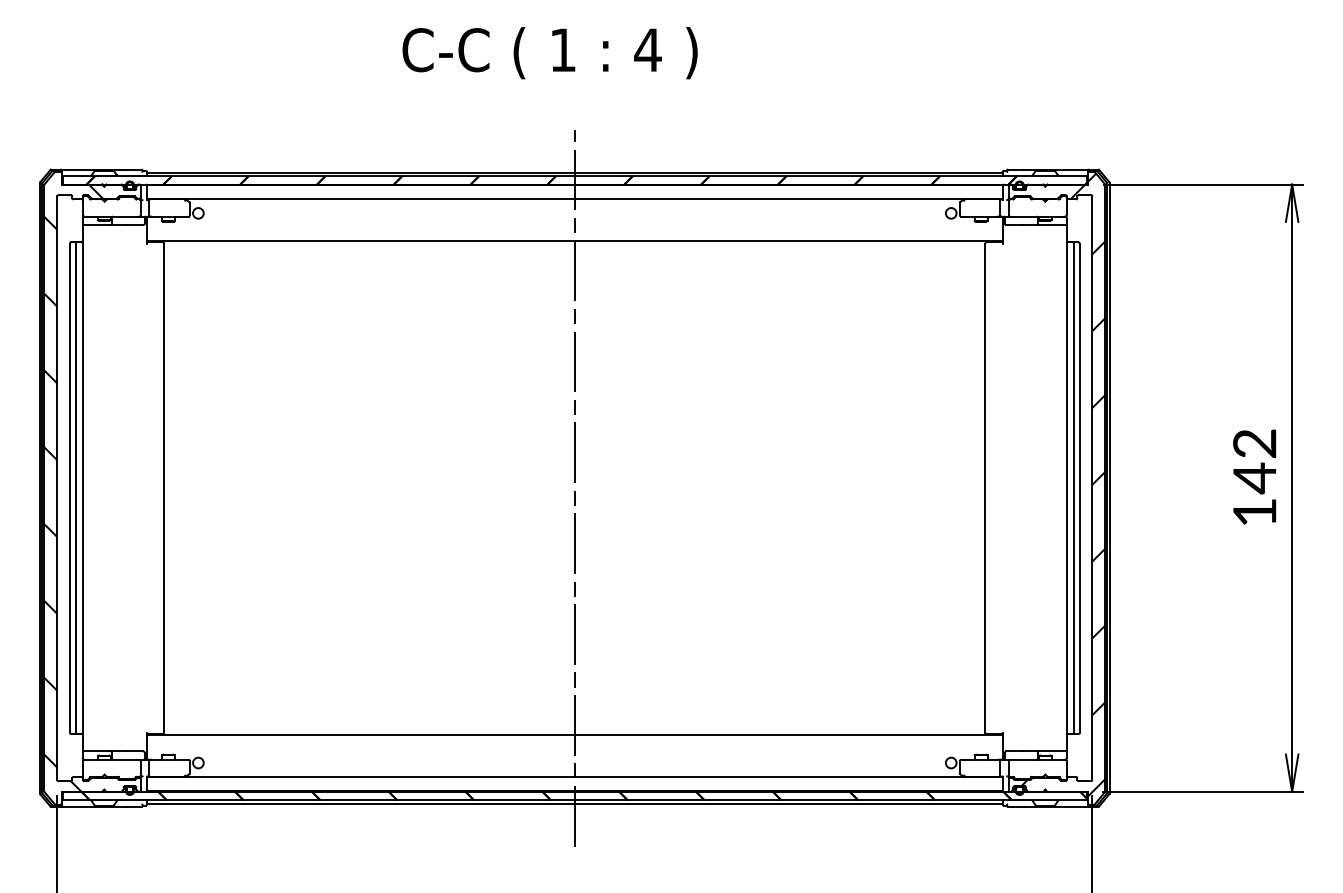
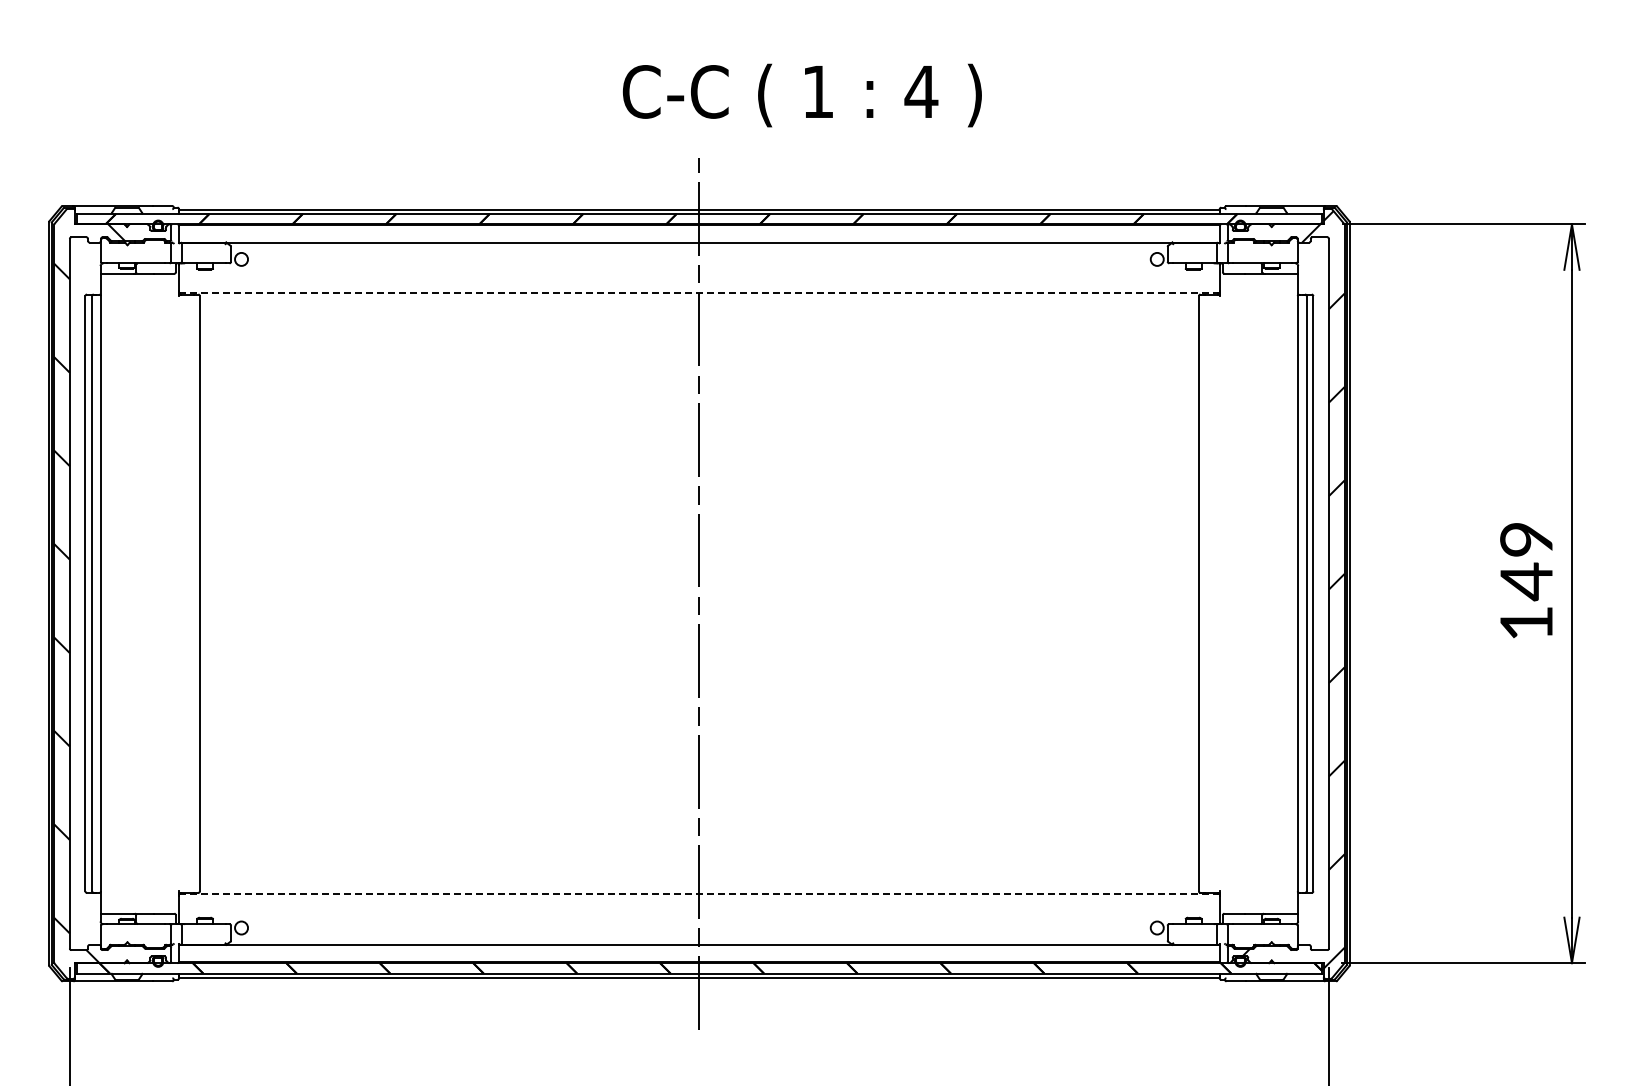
text: (550, 53) -> (802, 95), moved
line: (574, 240) -> (699, 292), solid -> dashed
text: (1254, 443) -> (1526, 539), 142 -> 149
line: (574, 735) -> (698, 894), solid -> dashed

